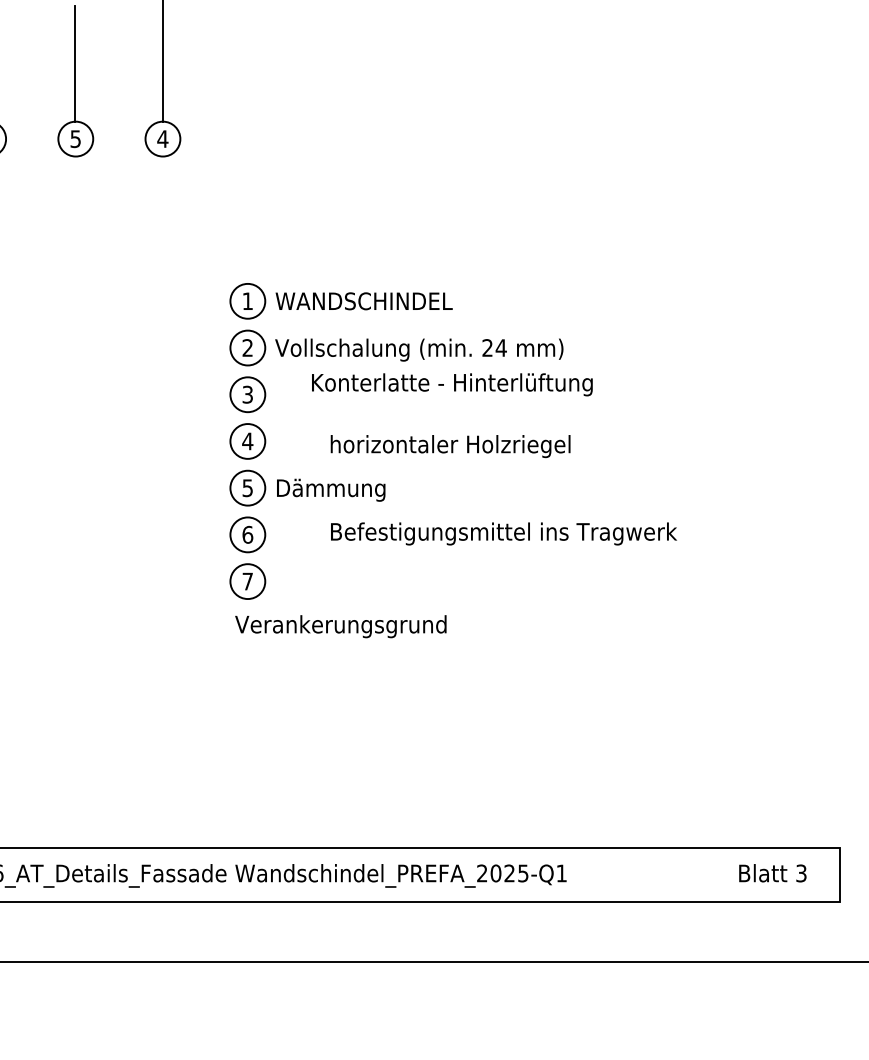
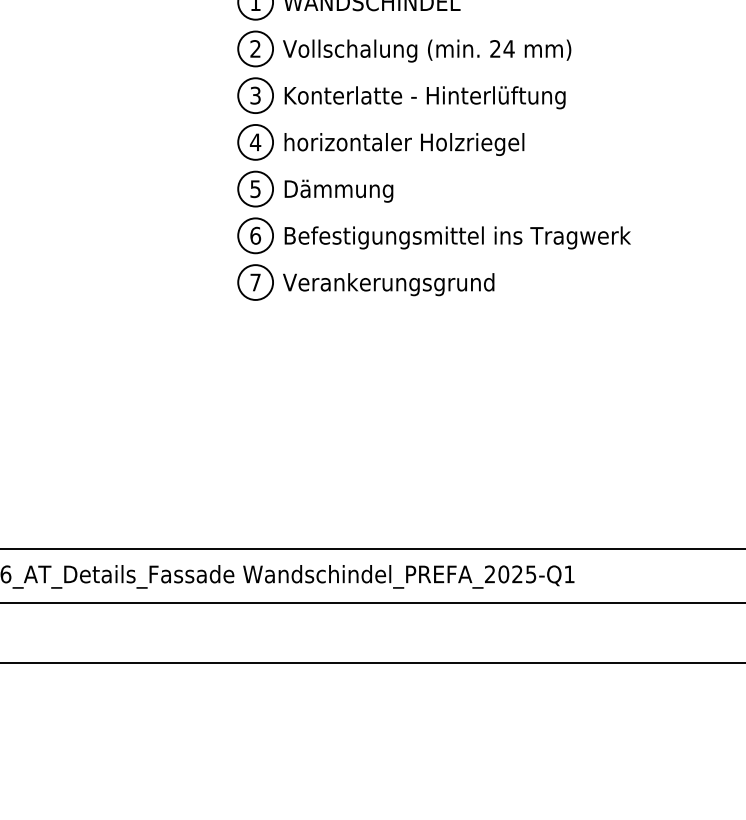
text: (452, 384) -> (425, 97), moved
text: (450, 446) -> (404, 144), moved
text: (503, 533) -> (457, 237), moved
text: (340, 626) -> (388, 284), moved

